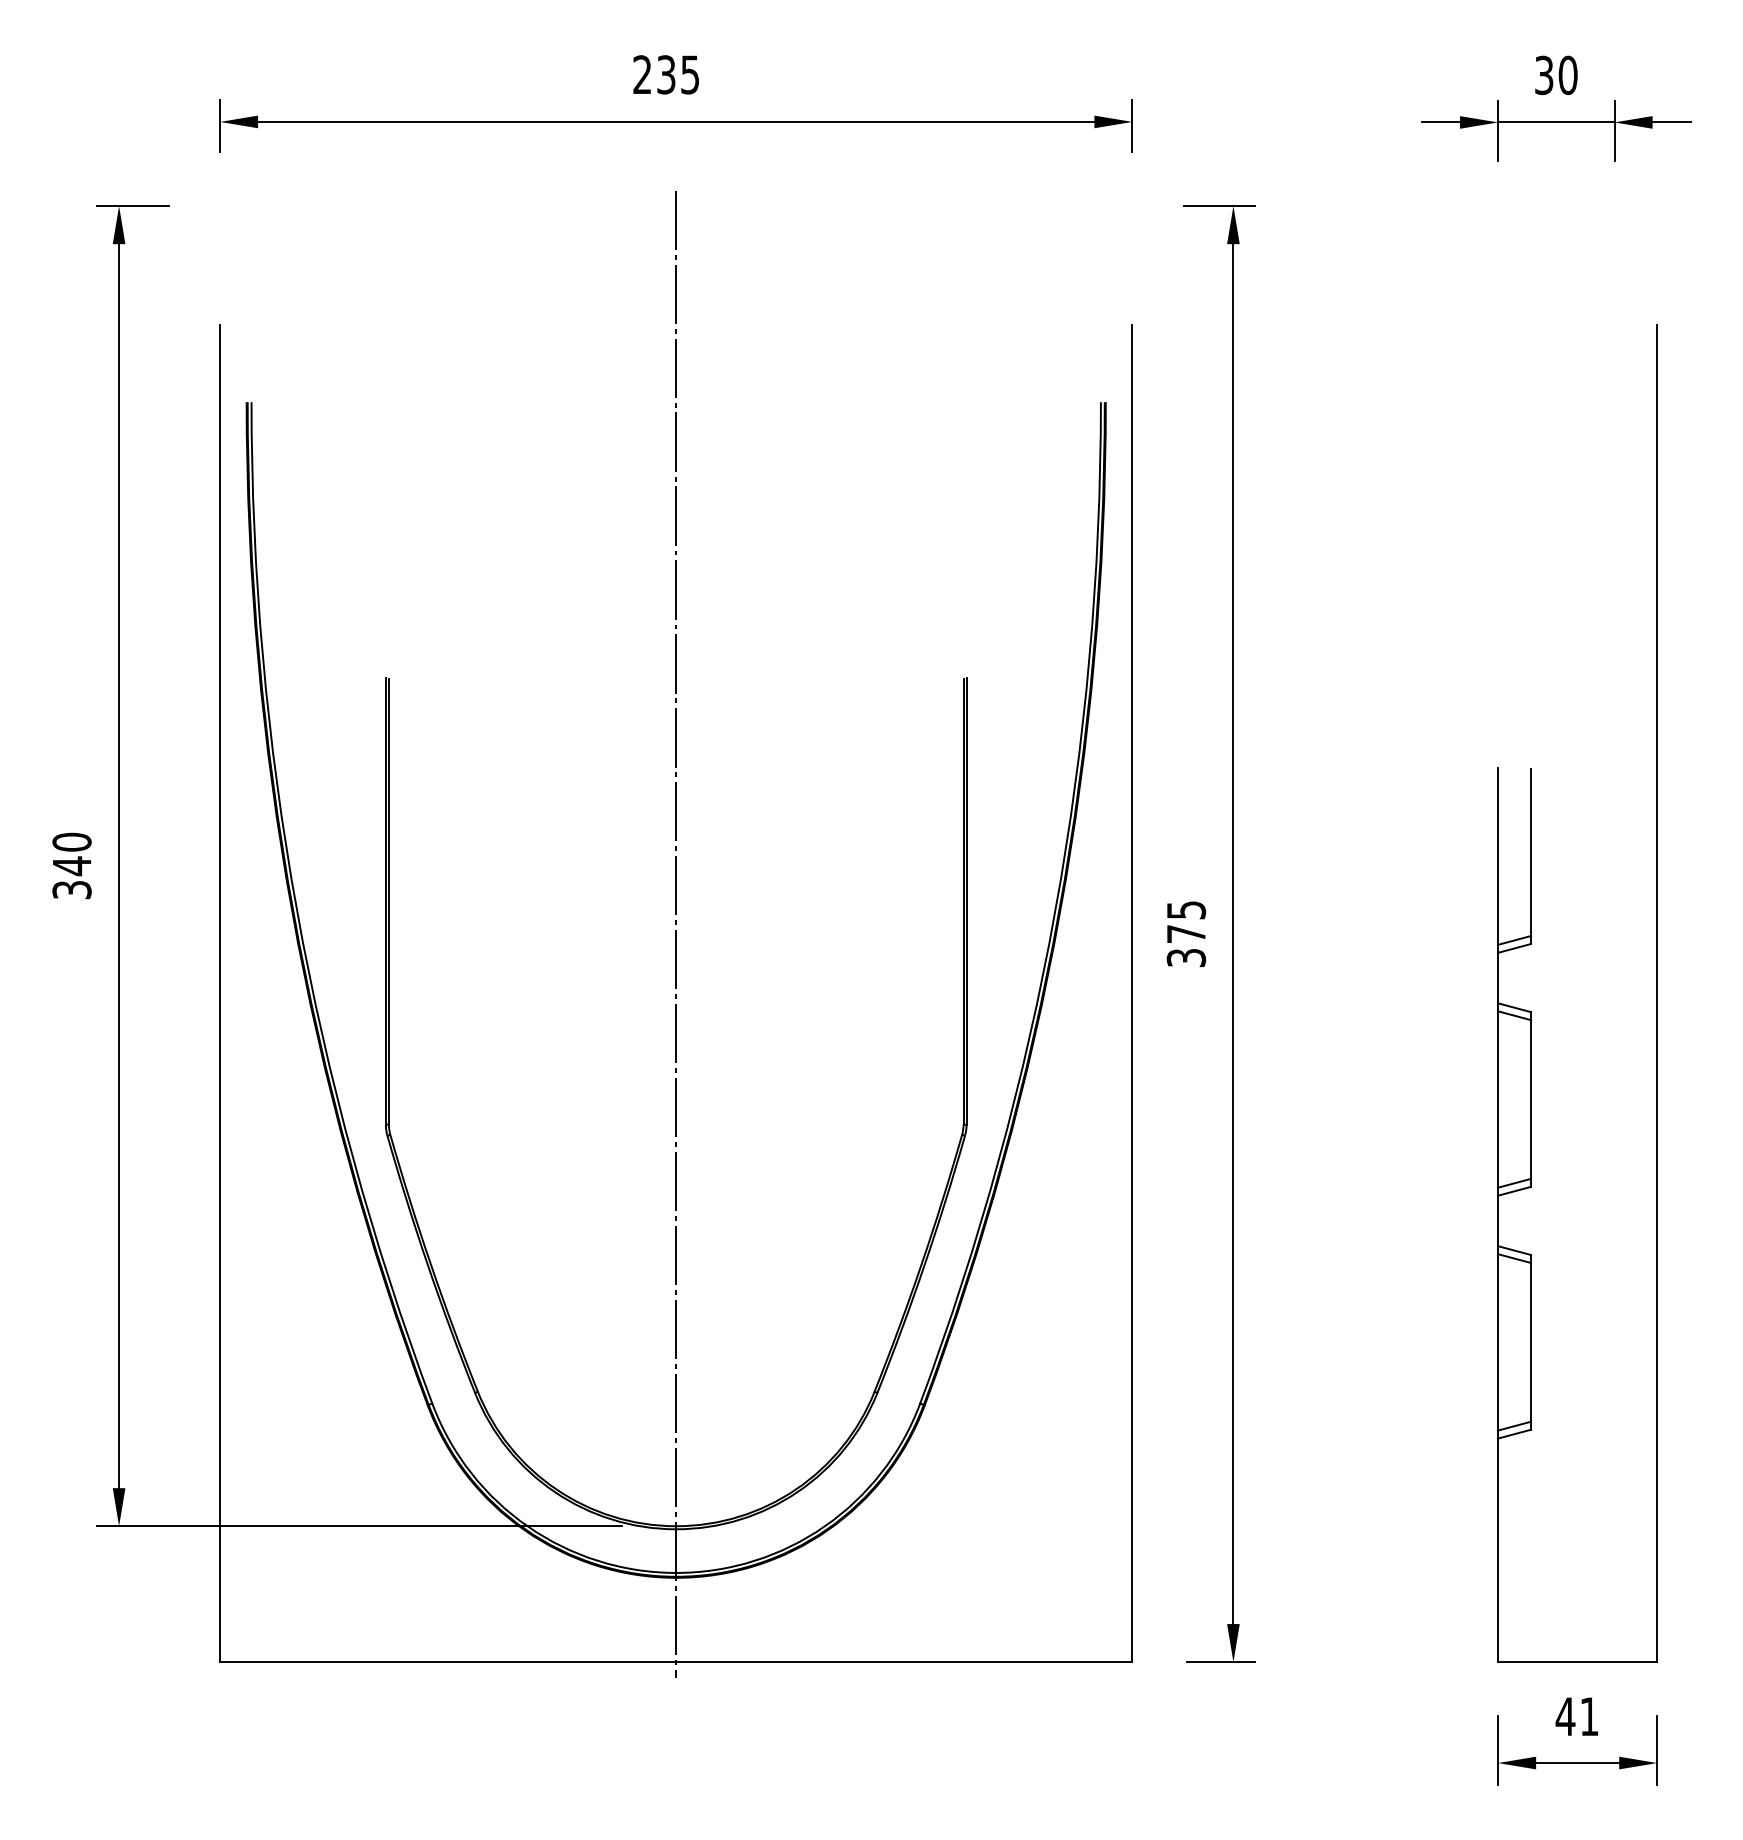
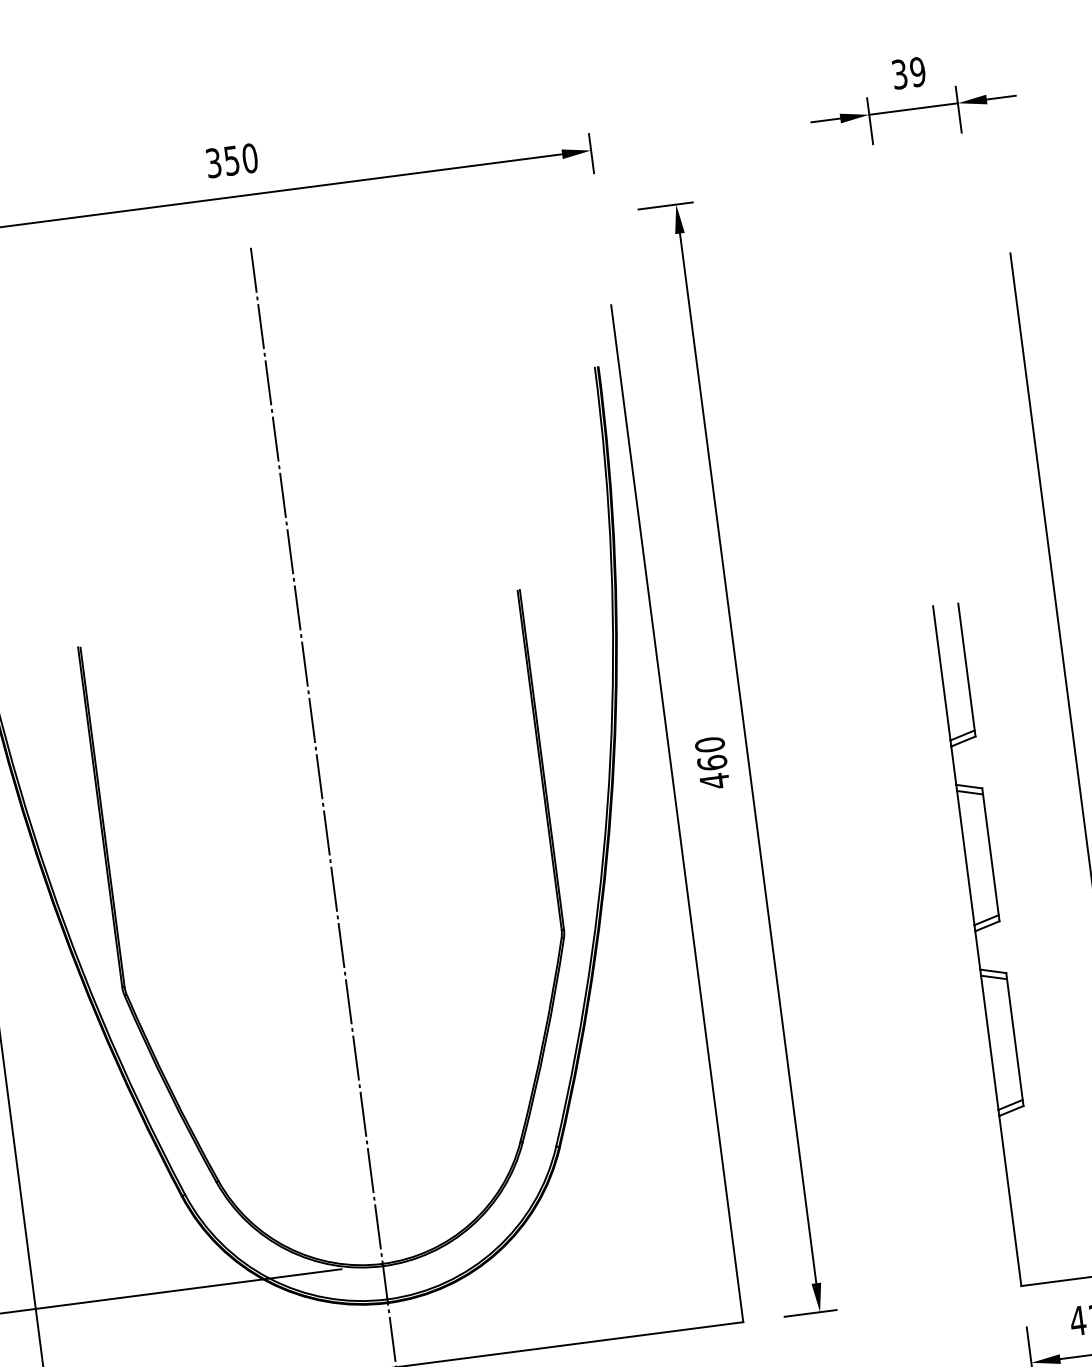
text: (666, 74) -> (231, 160), 235 -> 350
text: (1567, 75) -> (917, 72), 30 -> 39
text: (1186, 934) -> (712, 763), 375 -> 460

